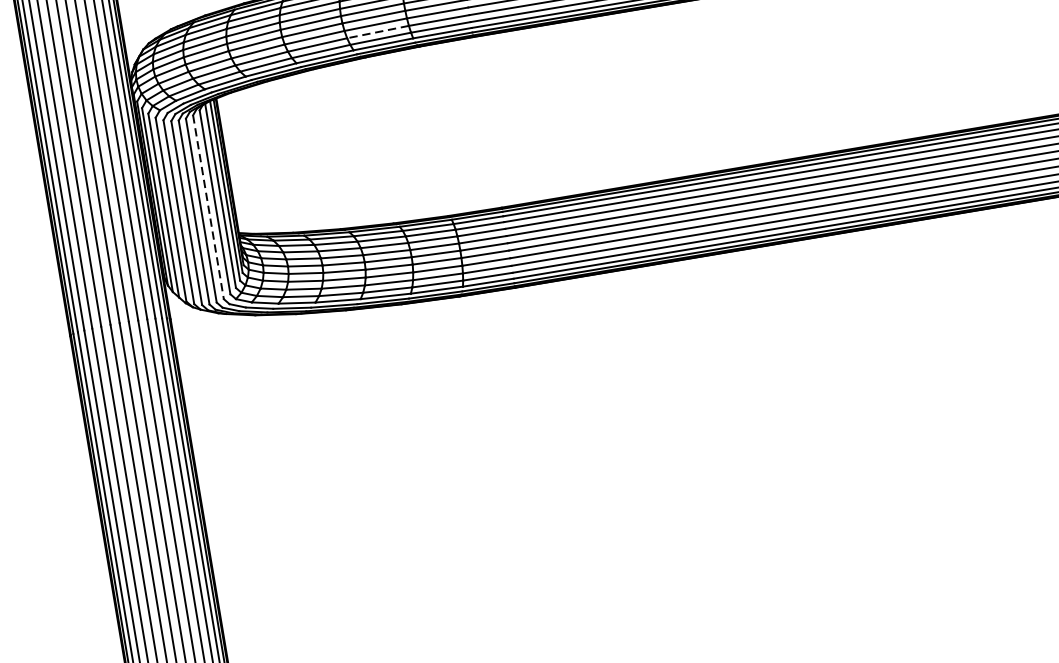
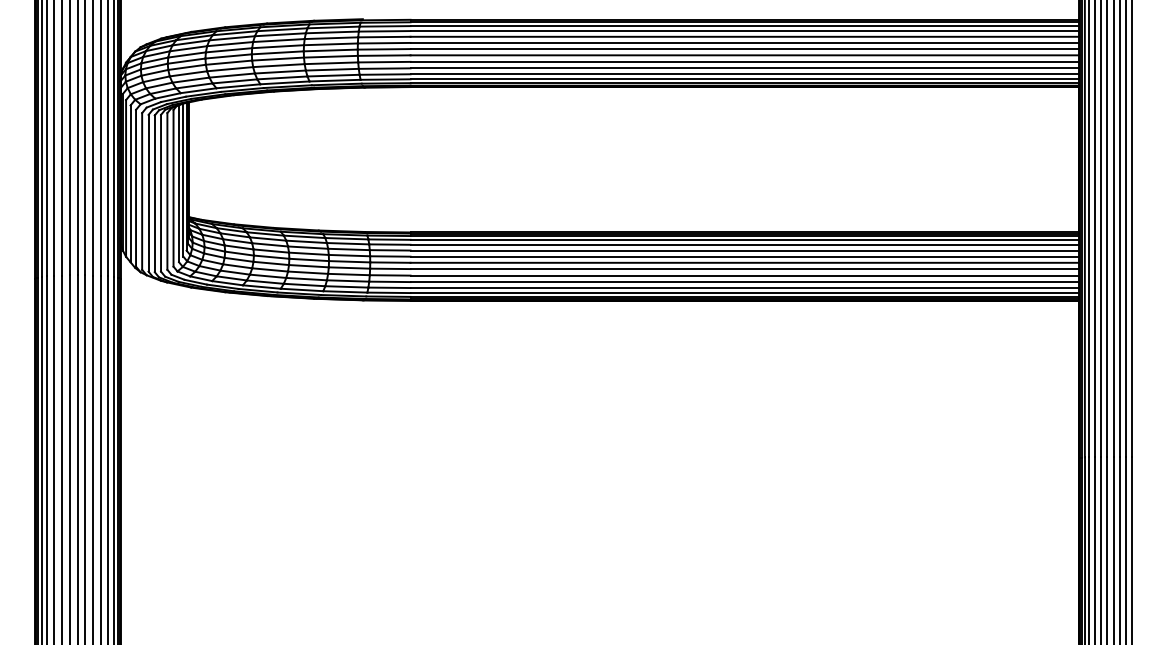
line: (377, 31) -> (331, 69), dashed -> solid
line: (208, 207) -> (167, 191), dashed -> solid

